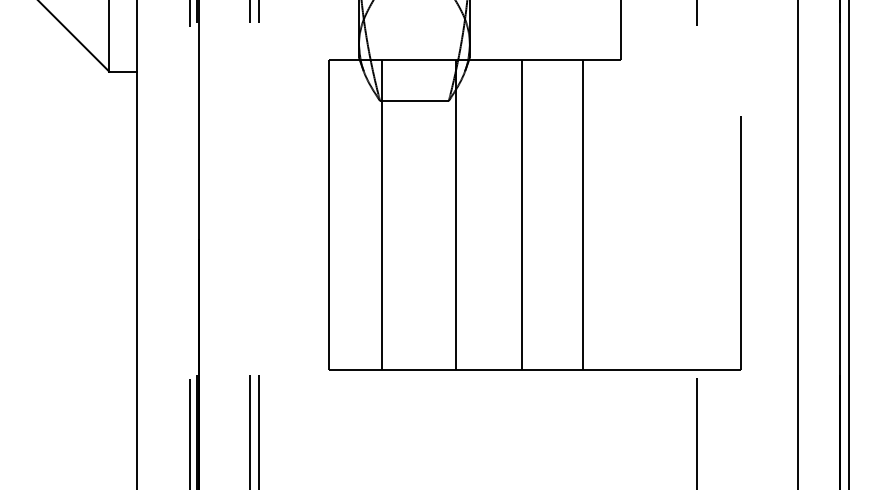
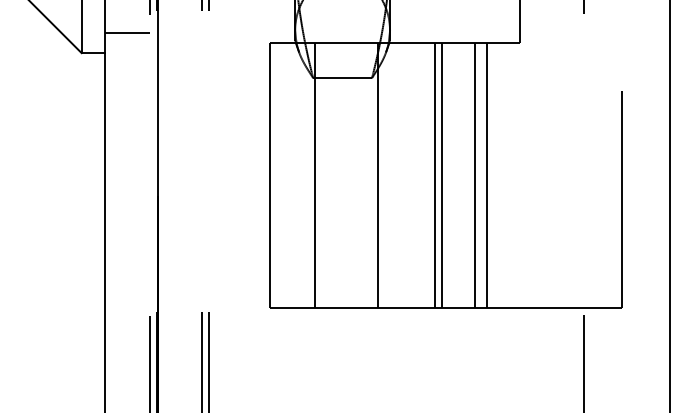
line: (163, 48) -> (127, 33), added
line: (530, 214) -> (441, 175), added
line: (569, 214) -> (475, 175), added

